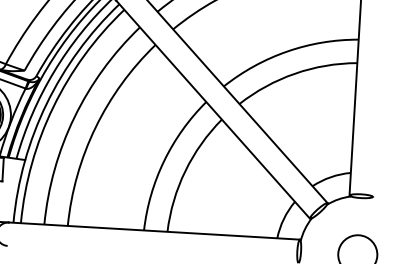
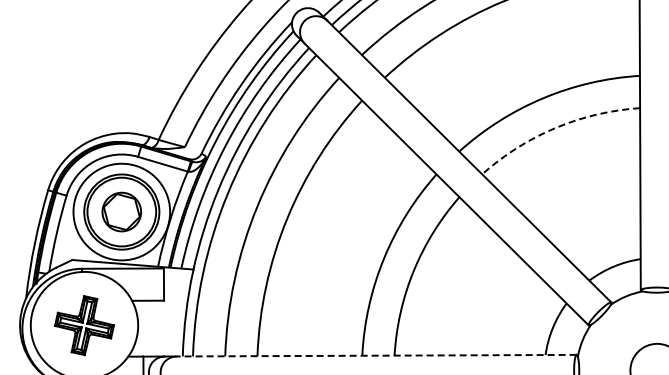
arc: (294, 74) -> (555, 128), solid -> dashed
line: (154, 230) -> (376, 355), solid -> dashed

